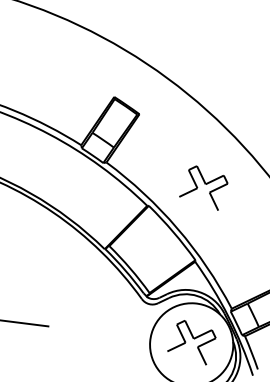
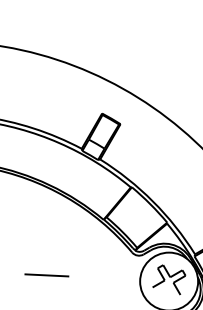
part: (204, 187) -> (169, 171), removed

